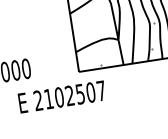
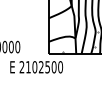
text: (101, 91) -> (60, 67), 2102507 -> 2102500

